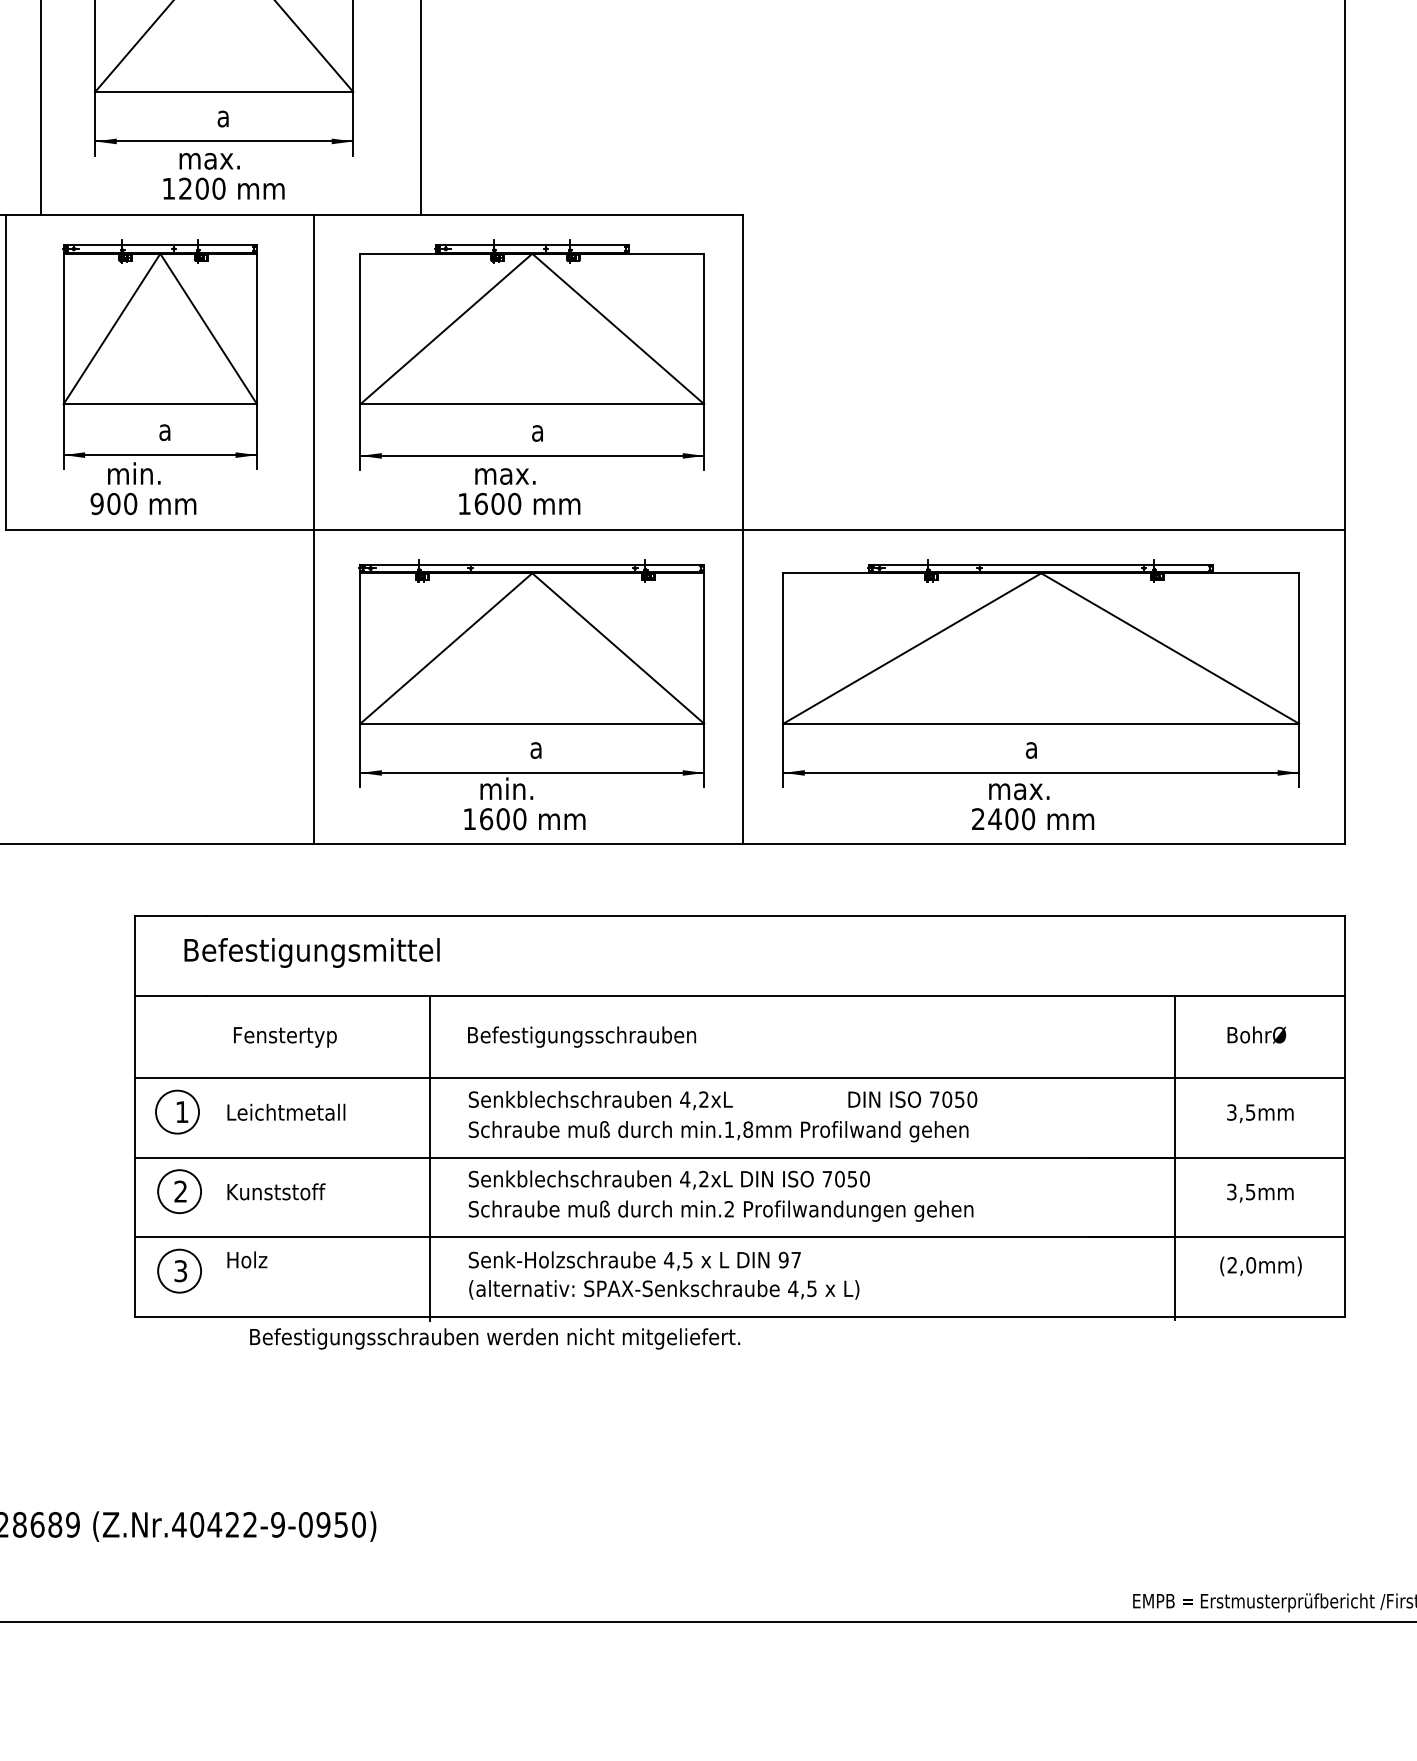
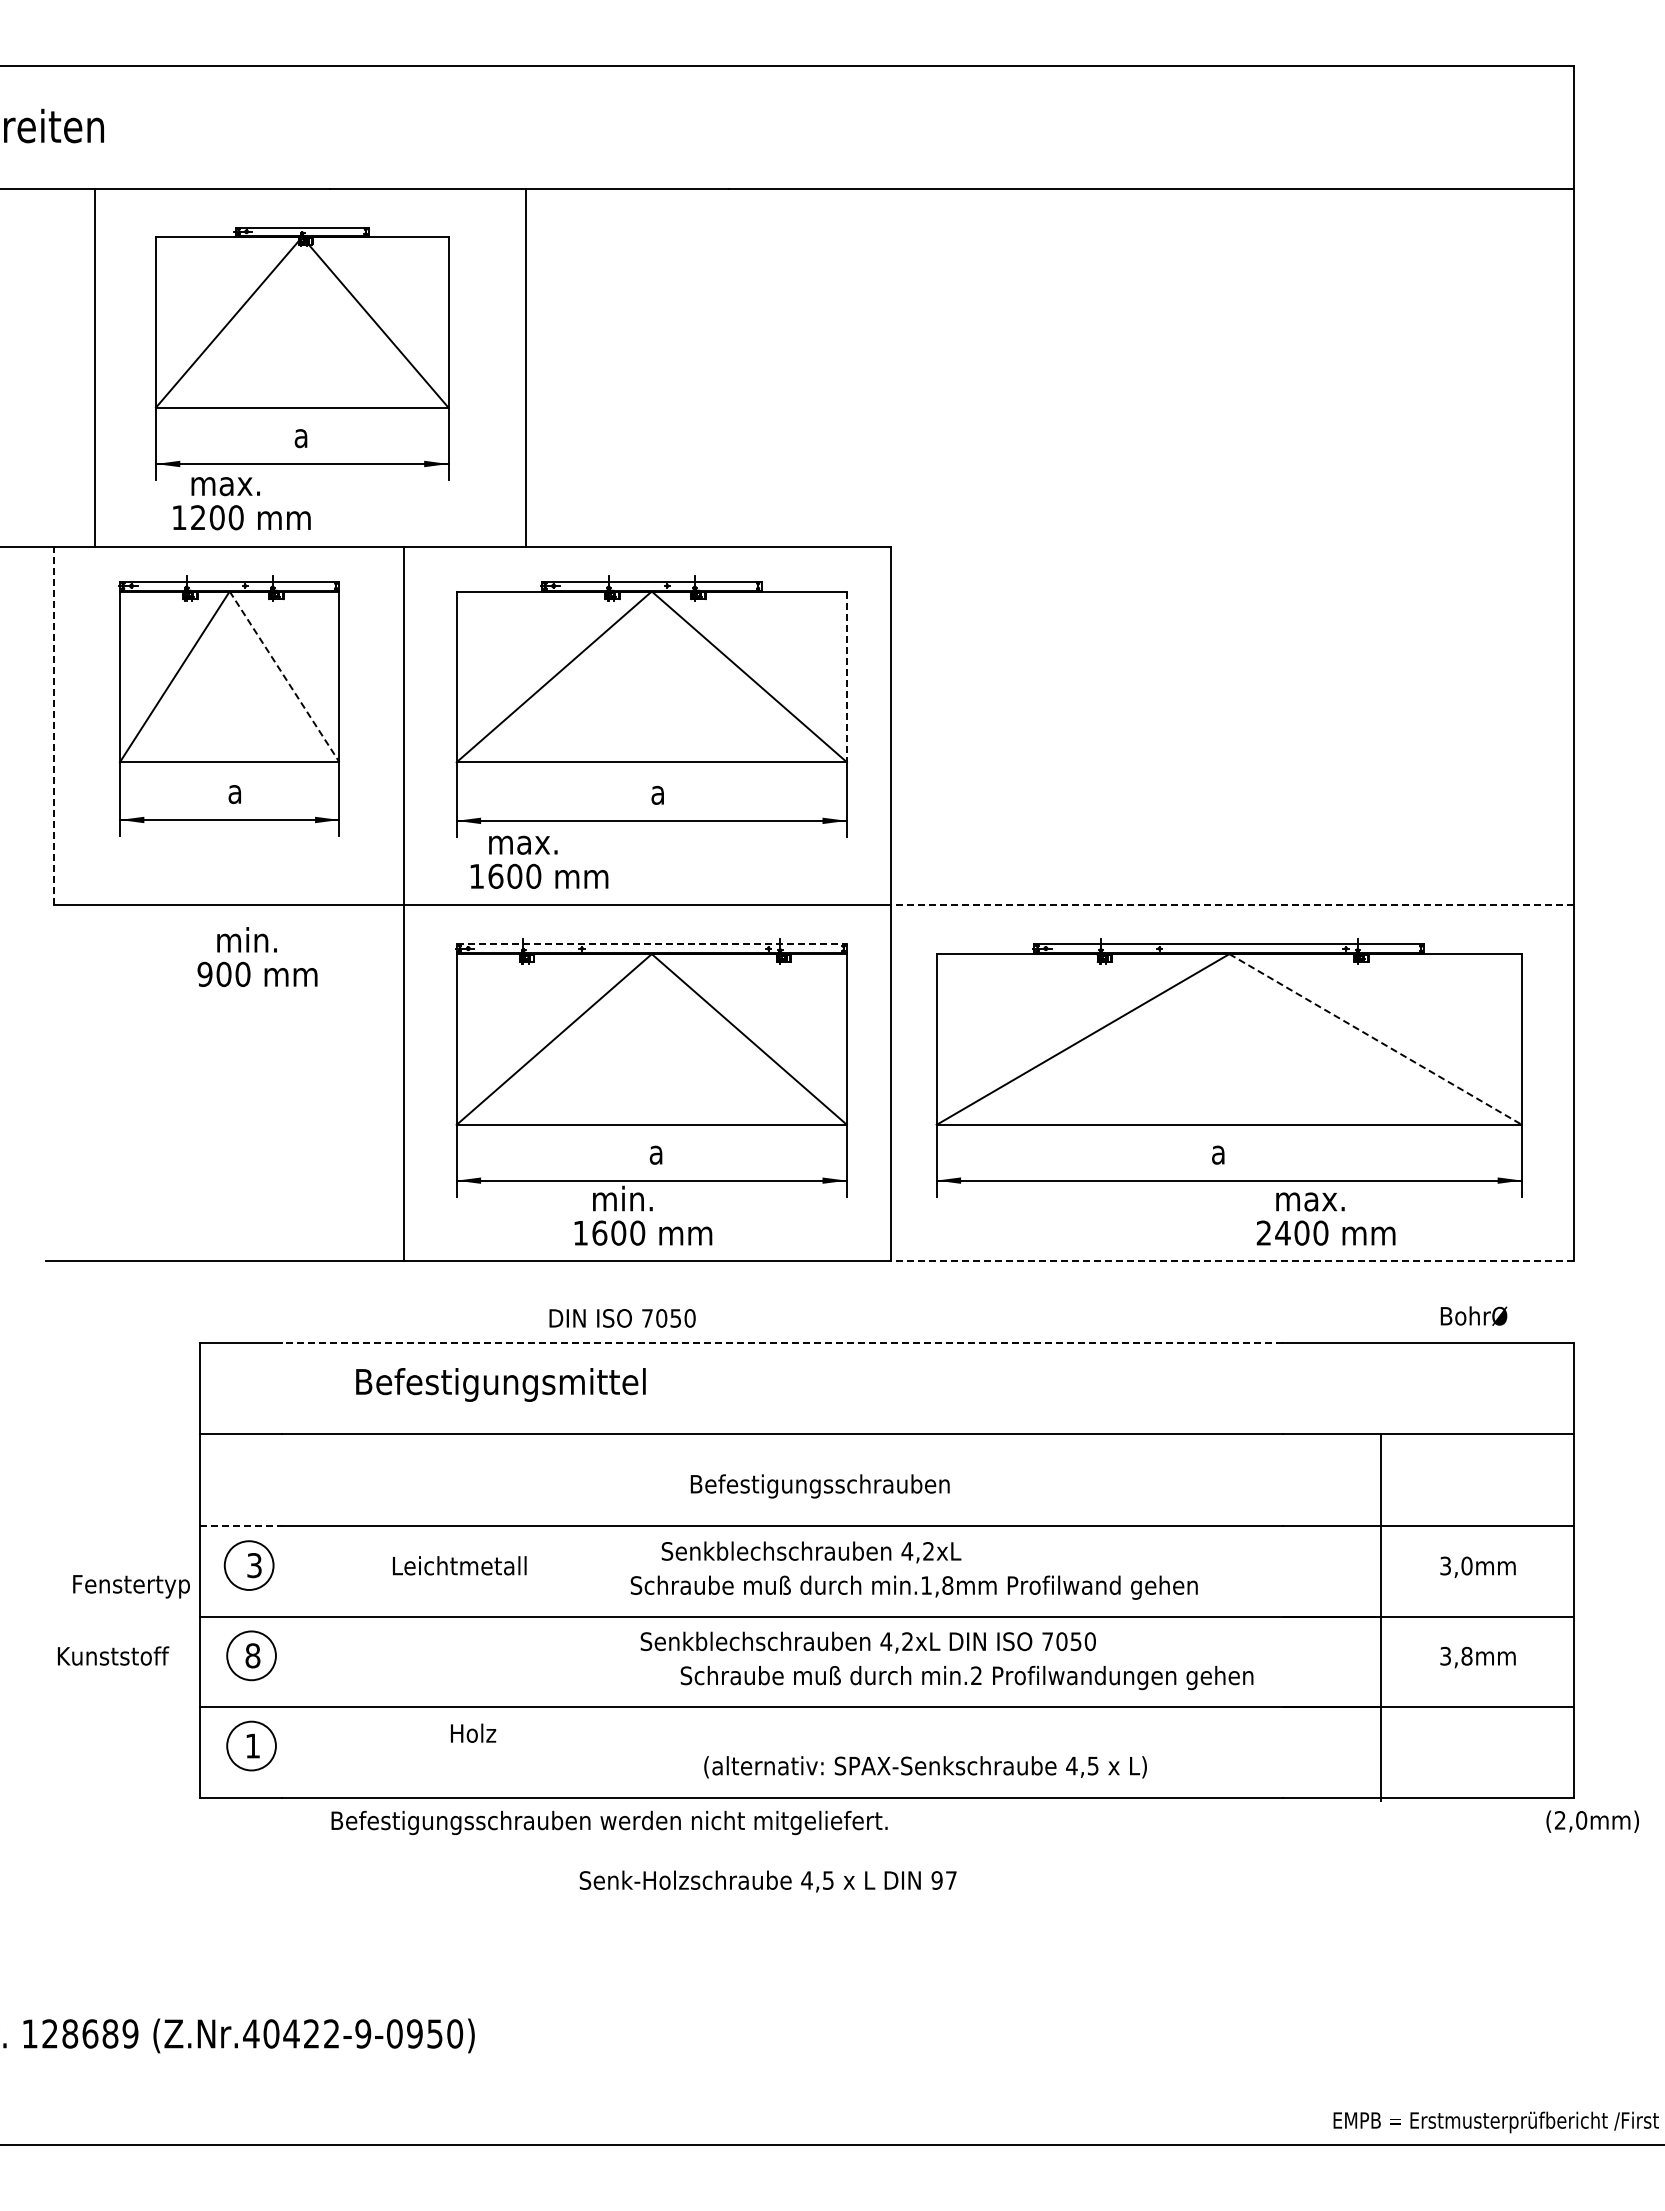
text: (223, 176) -> (241, 503), moved
line: (208, 329) -> (284, 677), solid -> dashed
line: (703, 329) -> (846, 677), solid -> dashed
line: (5, 372) -> (54, 726), solid -> dashed
text: (143, 488) -> (257, 956), moved
text: (519, 490) -> (539, 861), moved
line: (1044, 529) -> (1232, 904), solid -> dashed
line: (532, 564) -> (652, 944), solid -> dashed
line: (1170, 648) -> (1376, 1039), solid -> dashed
text: (1032, 806) -> (1325, 1218), moved
line: (1044, 844) -> (1232, 1261), solid -> dashed
line: (647, 915) -> (782, 1342), solid -> dashed
text: (311, 952) -> (500, 1384), moved
text: (1256, 1034) -> (1473, 1315), moved
text: (285, 1037) -> (131, 1586), moved
text: (581, 1037) -> (819, 1486), moved
line: (170, 1077) -> (241, 1526), solid -> dashed
text: (912, 1099) -> (622, 1318), moved
text: (600, 1100) -> (811, 1552), moved
text: (182, 1112) -> (254, 1565), 1 -> 3
text: (286, 1112) -> (459, 1565), moved
text: (1250, 1112) -> (1466, 1565), 3,5mm -> 3,0mm
text: (717, 1131) -> (913, 1587), moved
line: (430, 1158) -> (536, 1618), removed
text: (668, 1179) -> (867, 1642), moved
text: (180, 1191) -> (252, 1655), 2 -> 8
text: (276, 1191) -> (113, 1655), moved
text: (1250, 1191) -> (1466, 1655), 3,5mm -> 3,8mm
text: (720, 1211) -> (966, 1678), moved
text: (247, 1259) -> (473, 1732), moved
text: (634, 1260) -> (767, 1881), moved
text: (1260, 1266) -> (1592, 1821), moved
text: (180, 1270) -> (252, 1745), 3 -> 1
text: (664, 1290) -> (925, 1767), moved

